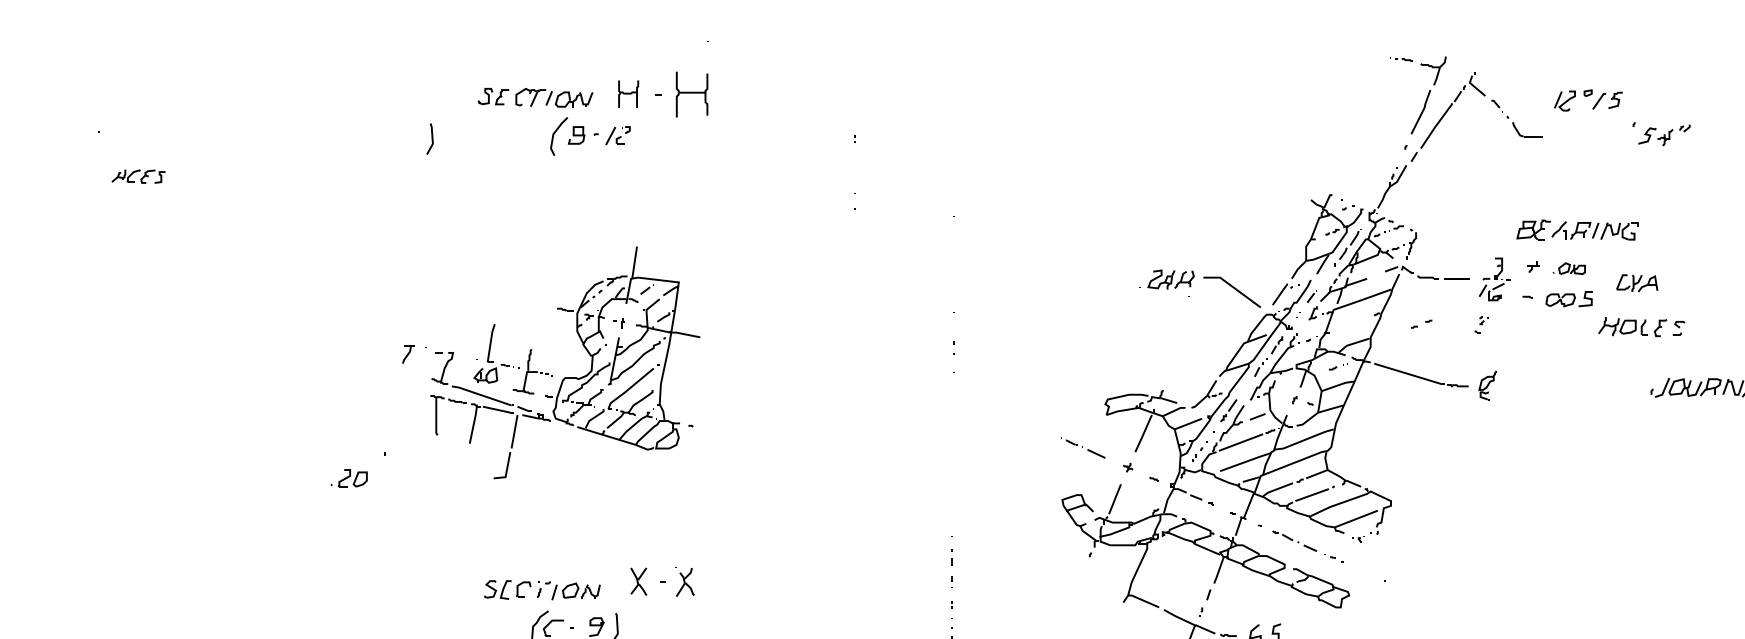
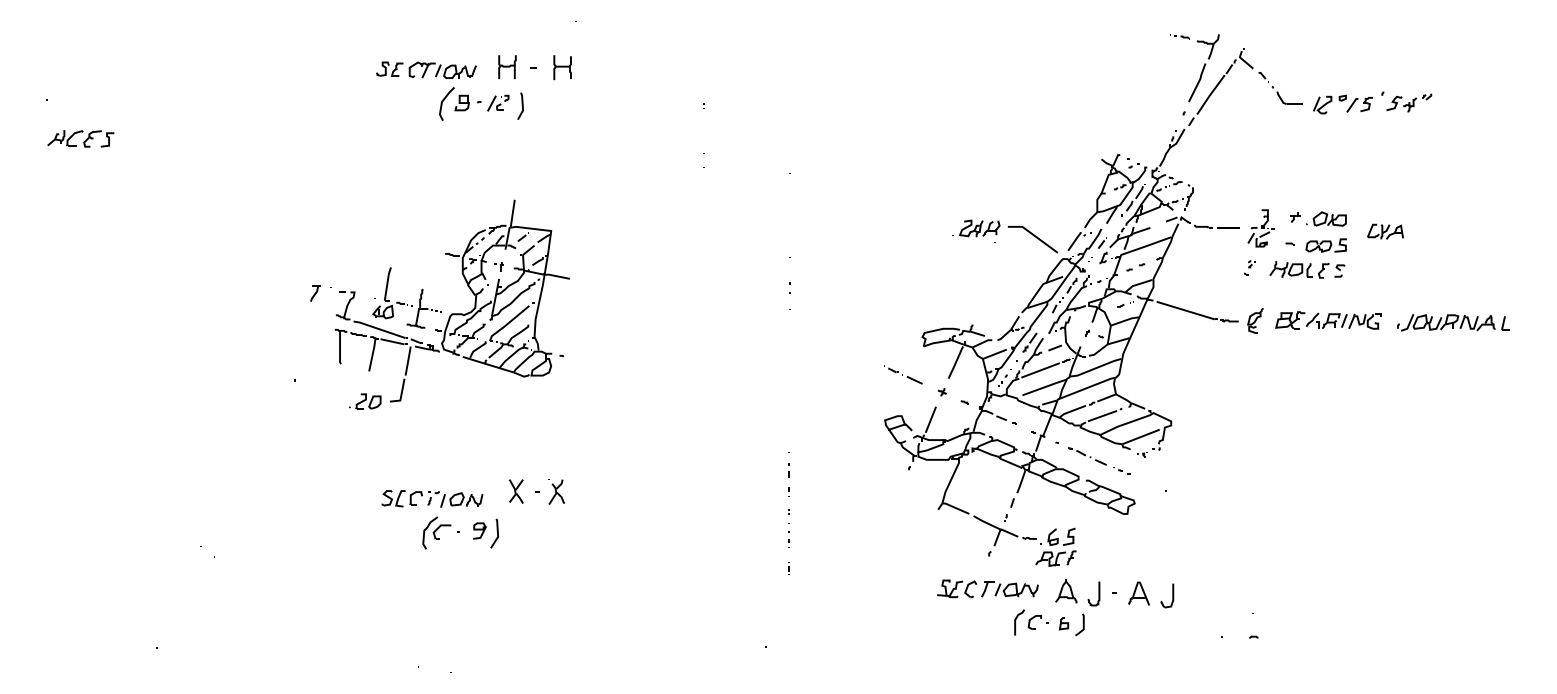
part: (691, 94) -> (562, 67), size x0.62
part: (1587, 100) -> (1342, 104), moved
line: (431, 138) -> (521, 105), moved
part: (138, 176) -> (80, 138), size x1.43
part: (1577, 230) -> (1328, 320), moved
part: (1569, 268) -> (1326, 218), size x1.43
part: (1421, 324) -> (1135, 267), moved
part: (1641, 326) -> (1307, 269), moved
part: (349, 478) -> (365, 401), moved

